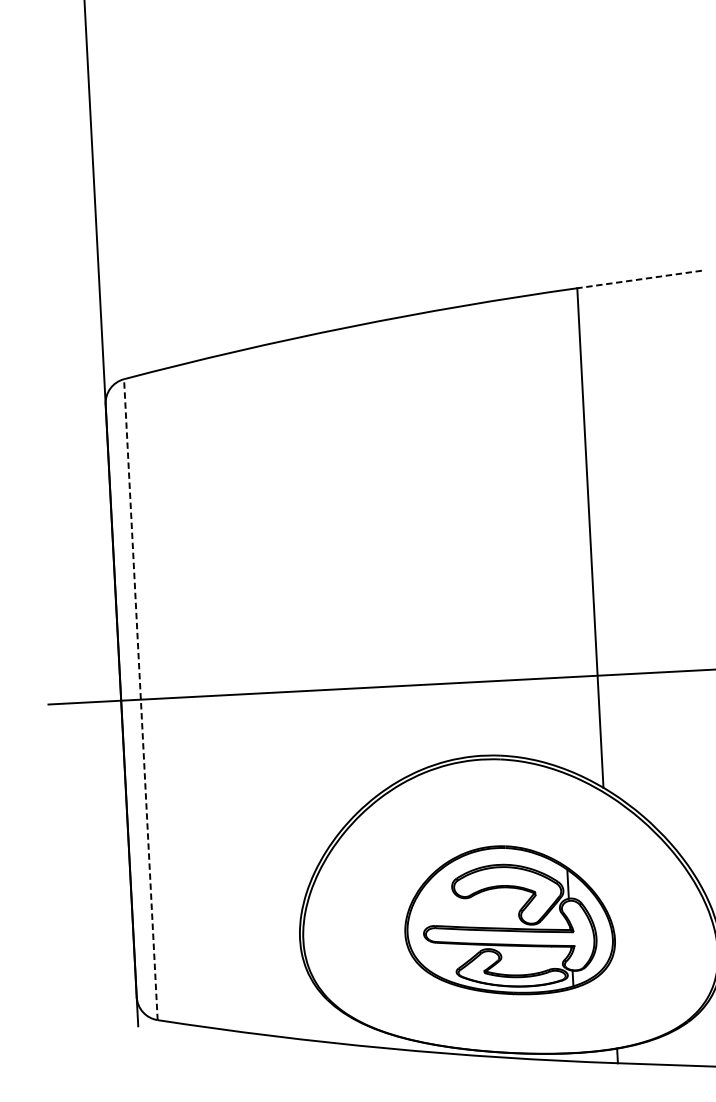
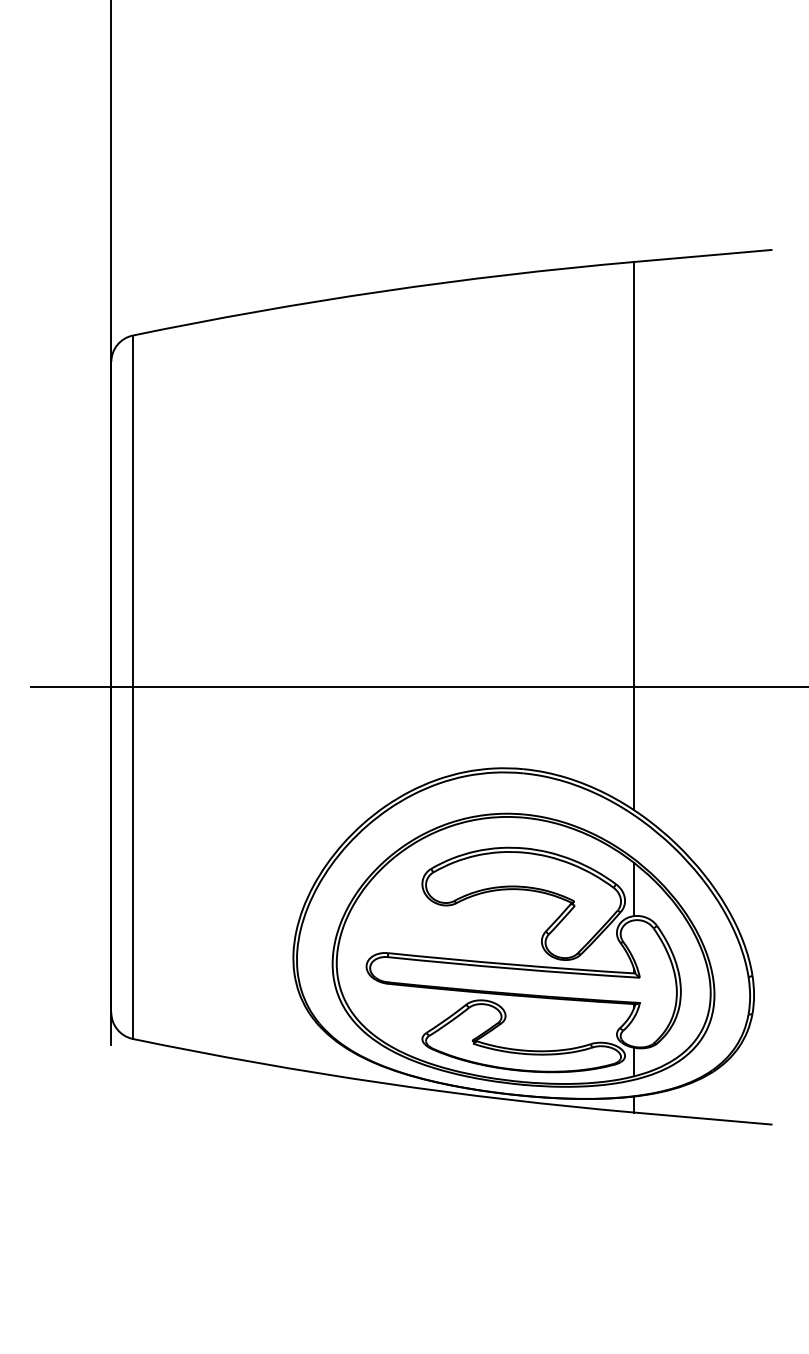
line: (639, 279) -> (702, 255), dashed -> solid
line: (140, 699) -> (132, 687), dashed -> solid
part: (509, 919) -> (523, 949), size x1.67

